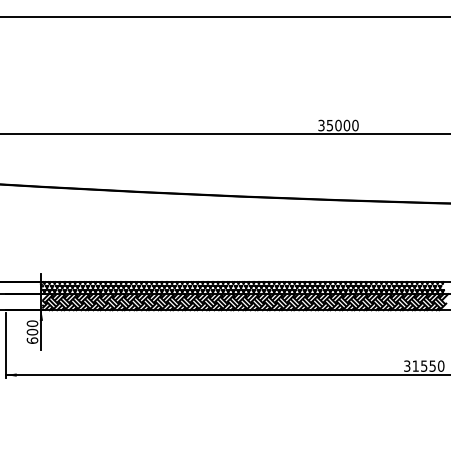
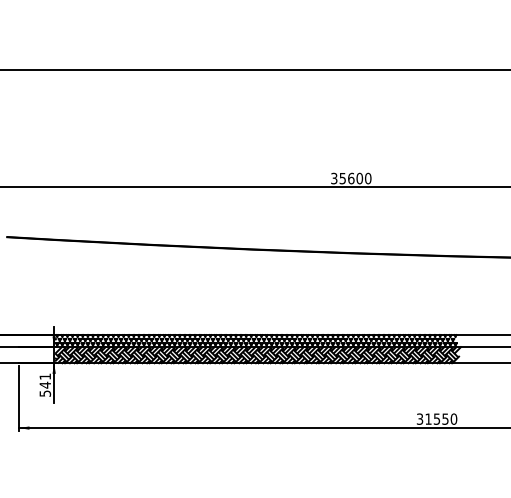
text: (338, 124) -> (351, 177), 35000 -> 35600
text: (32, 331) -> (45, 384), 600 -> 541

